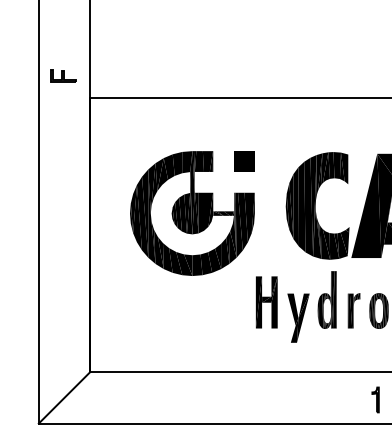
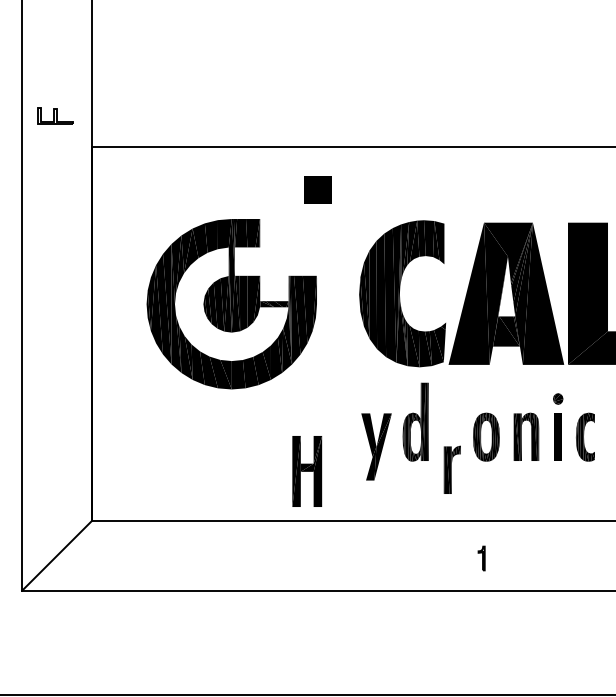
part: (244, 161) -> (317, 189), moved
part: (266, 302) -> (307, 471), moved
part: (353, 310) -> (451, 469), moved
part: (375, 399) -> (481, 558), size x0.7

